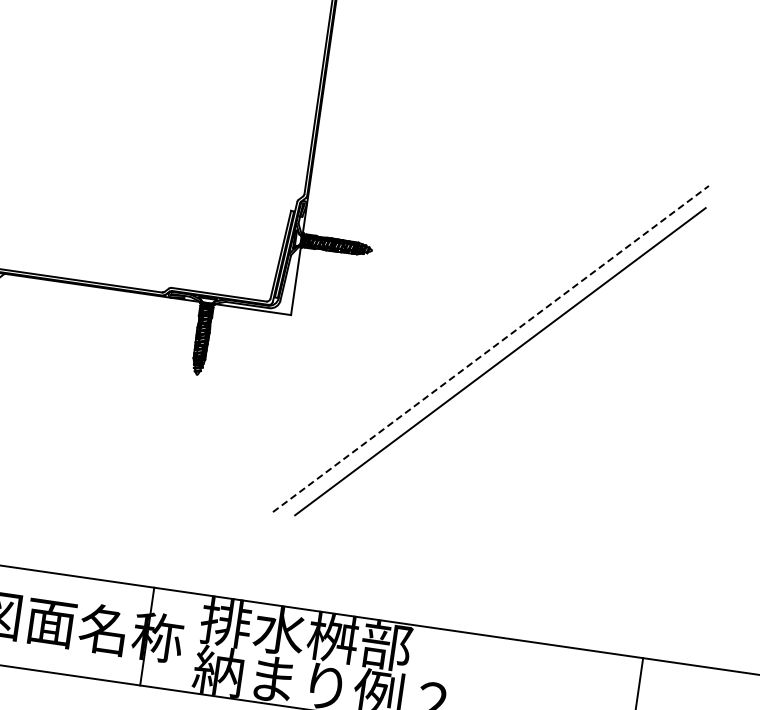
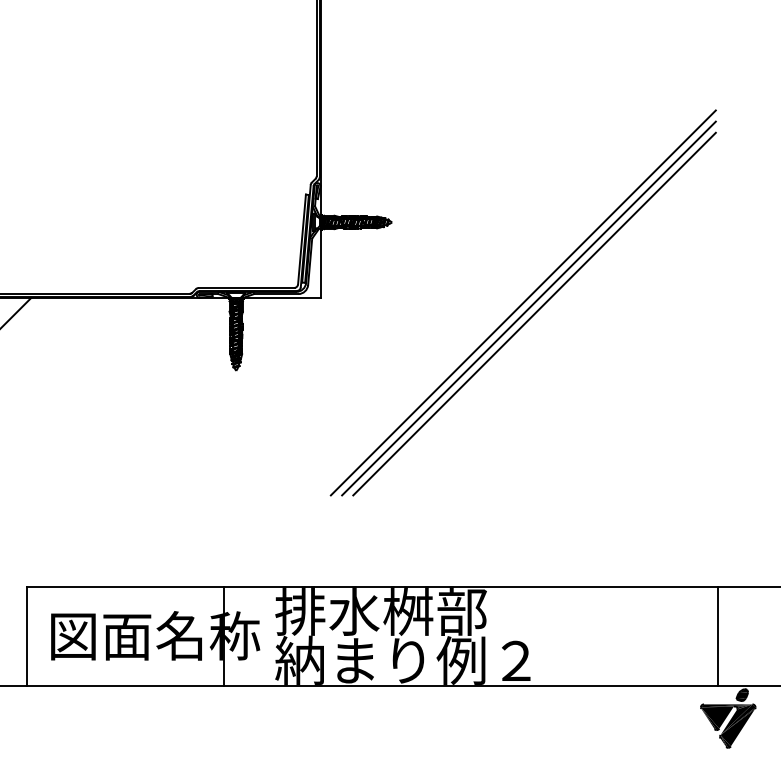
line: (491, 348) -> (523, 302), dashed -> solid
line: (495, 355) -> (528, 308), added

